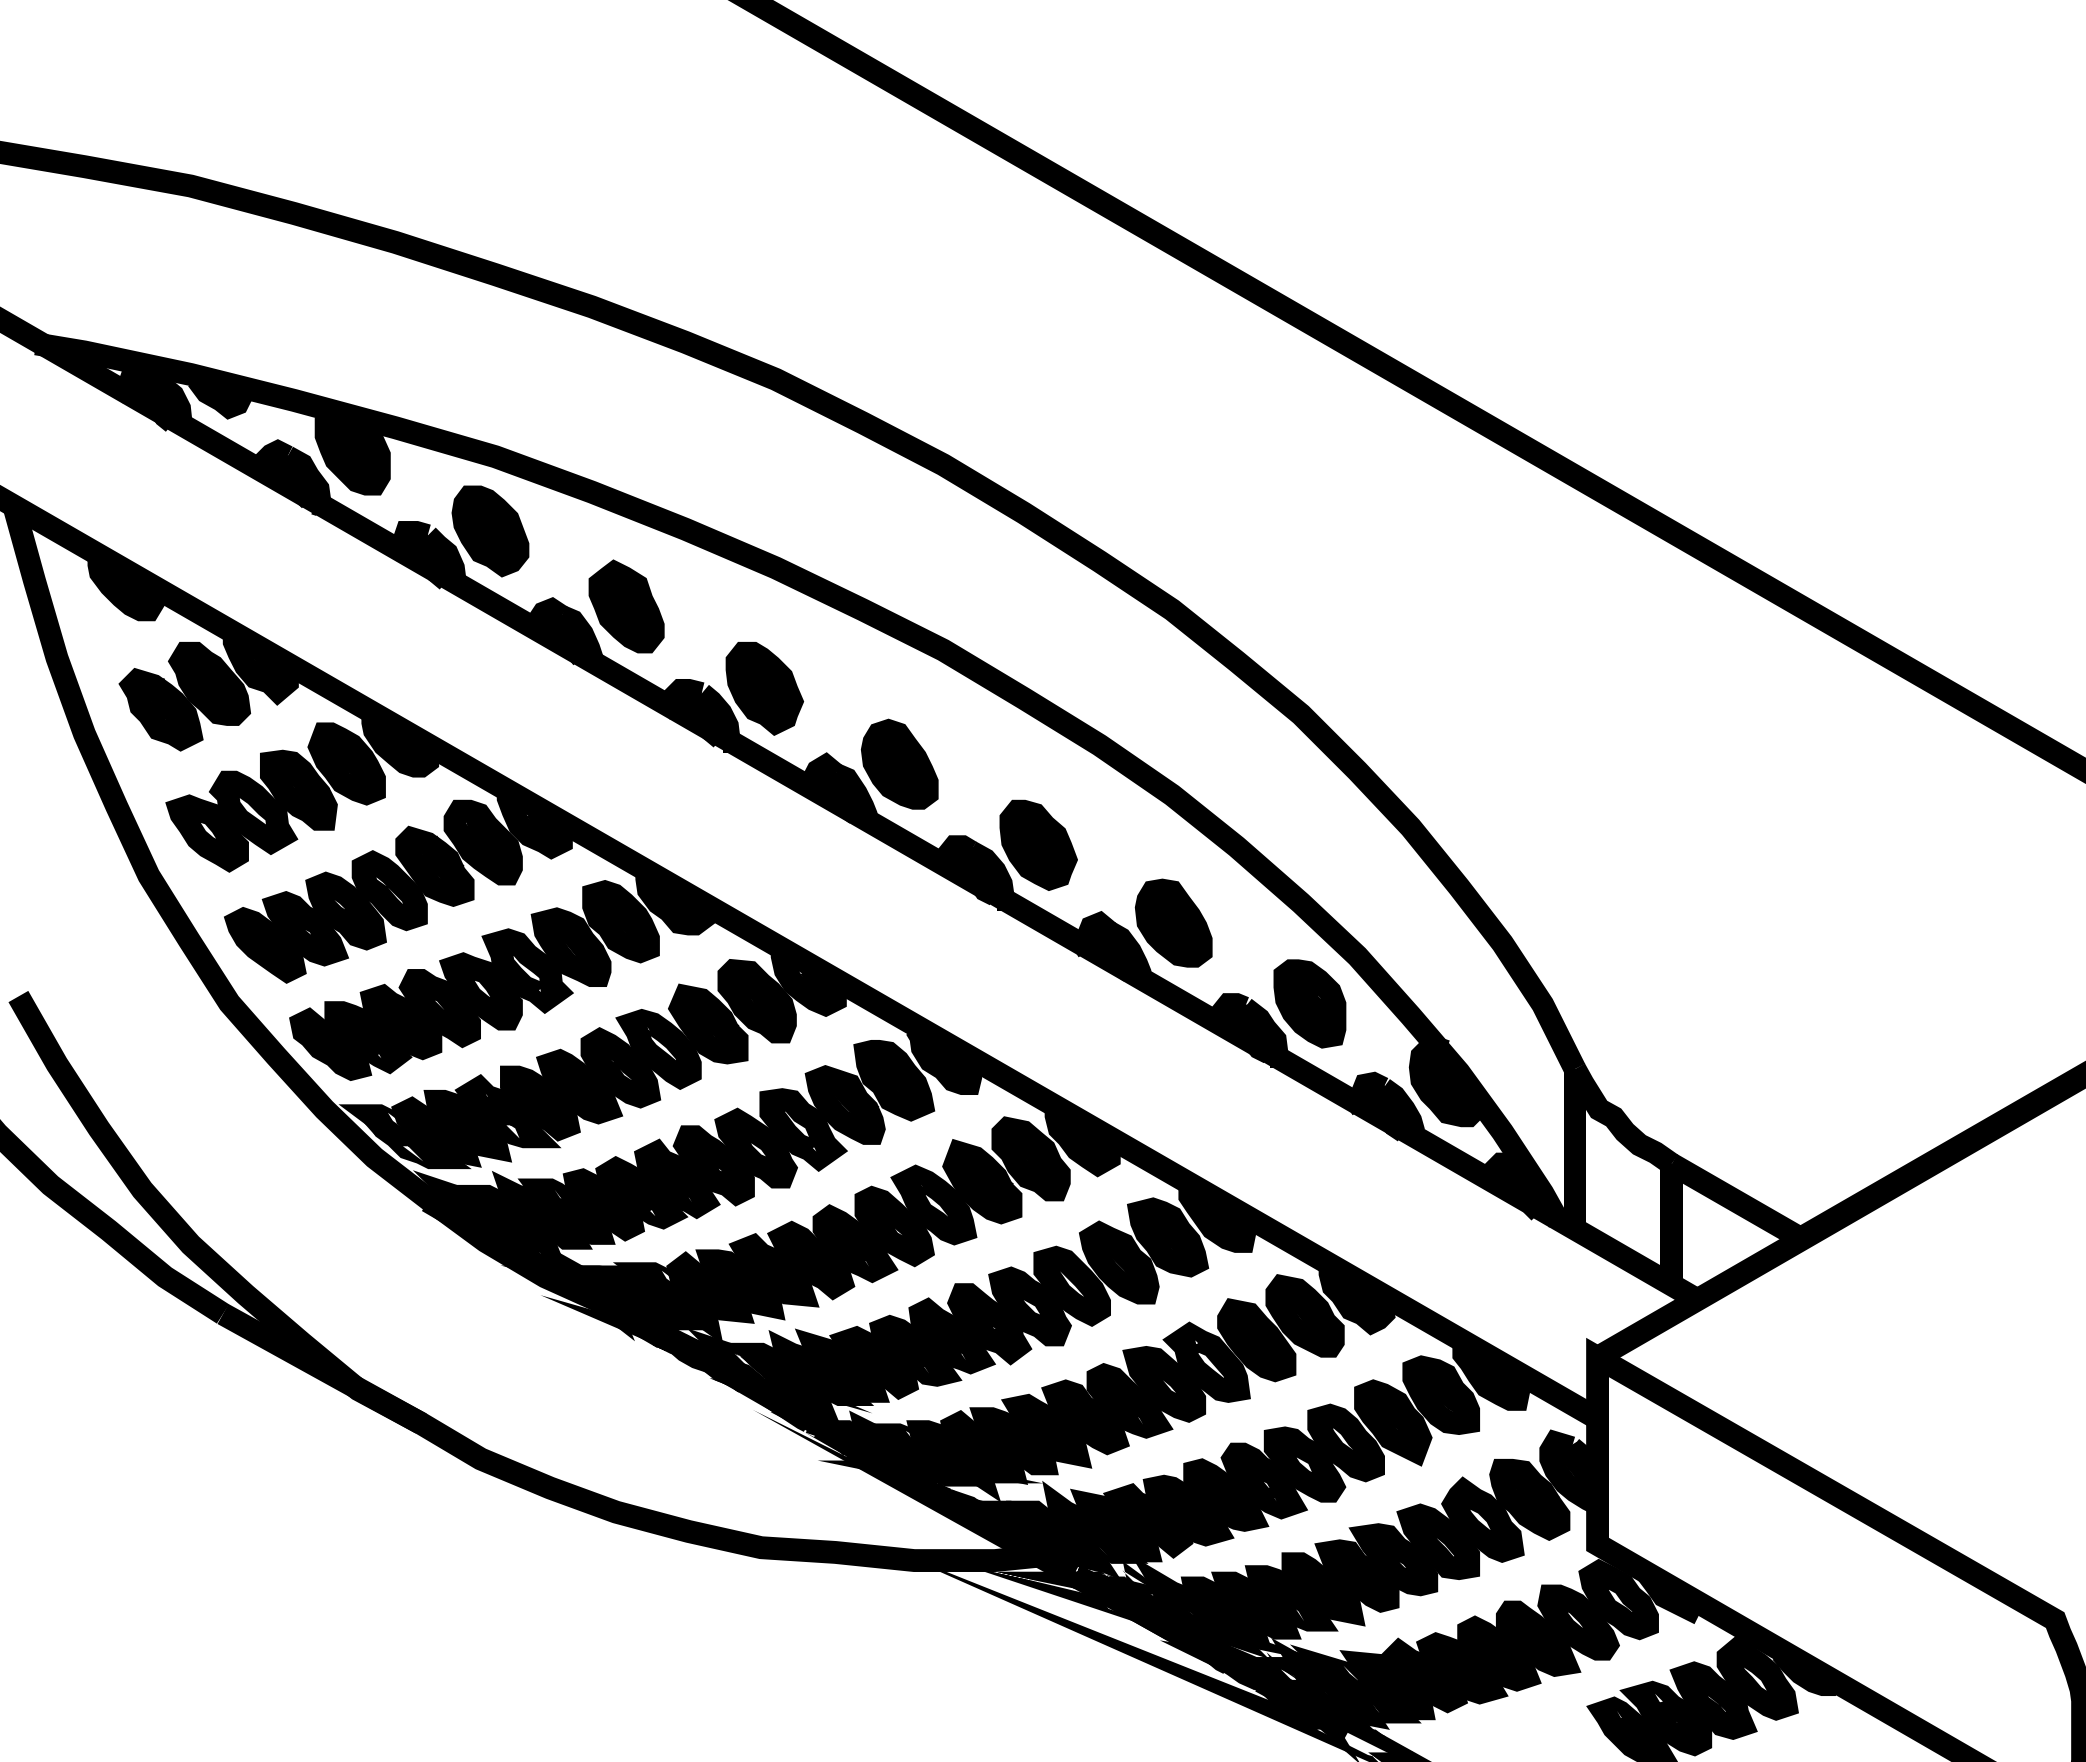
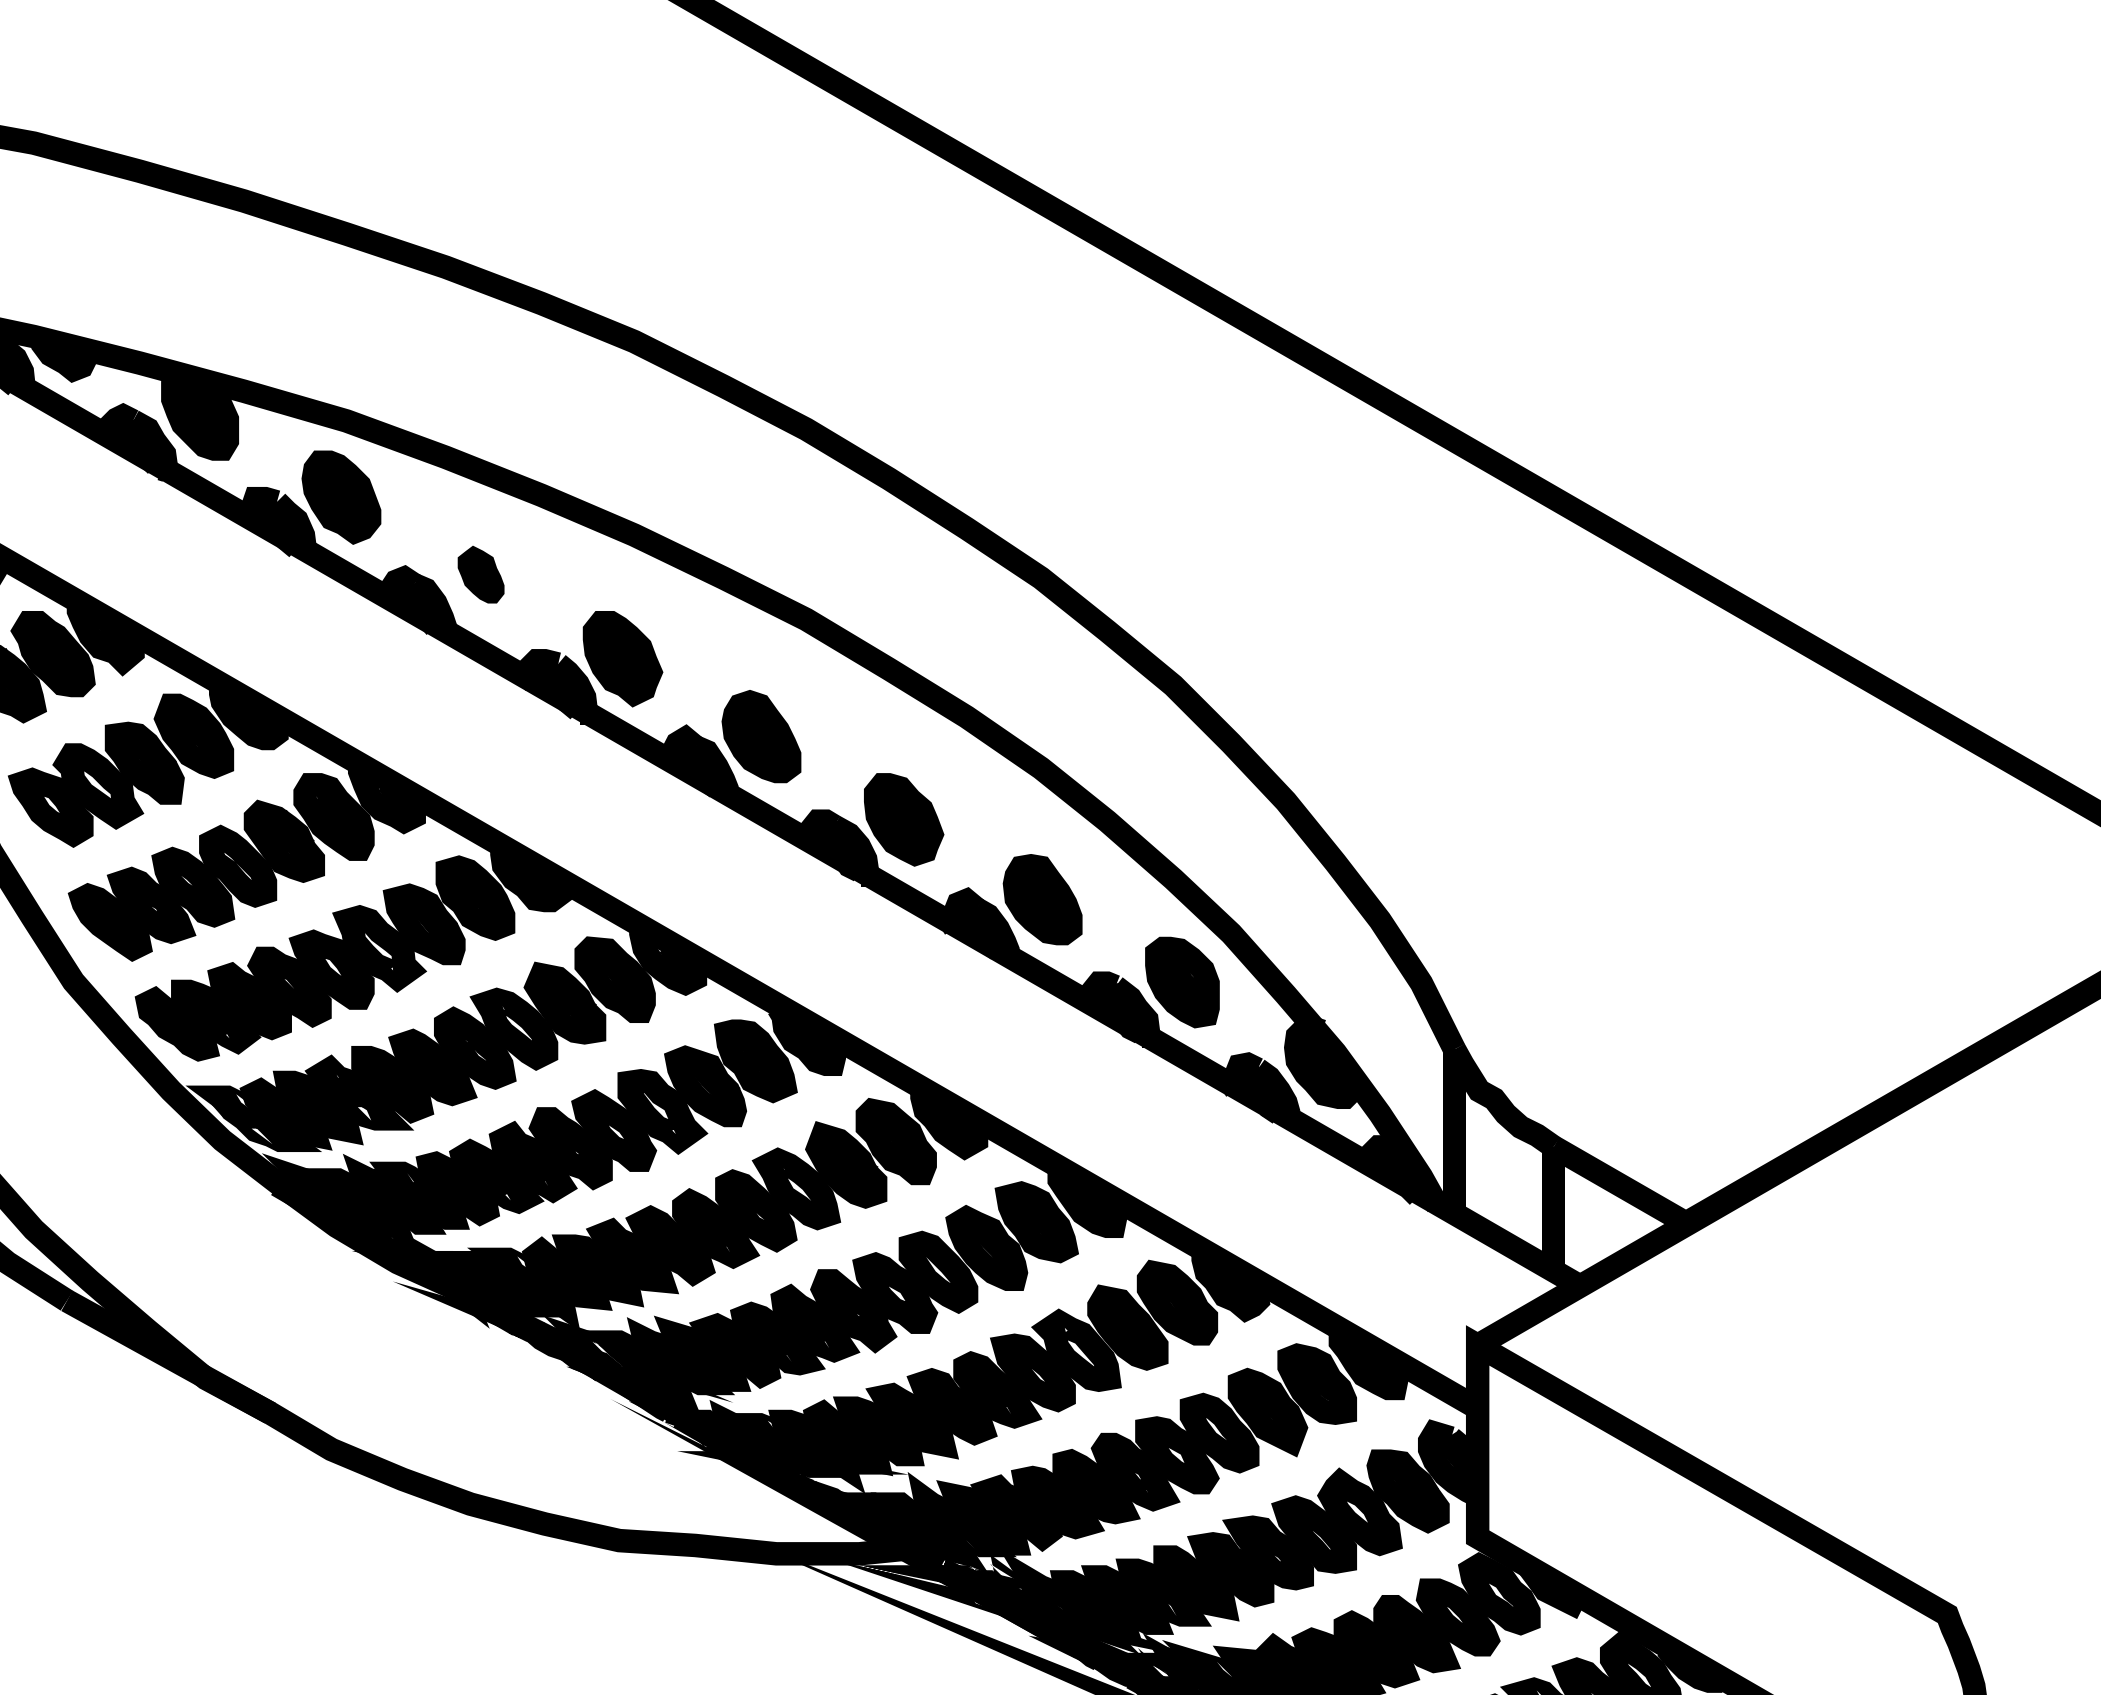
part: (626, 606) -> (481, 574), size x0.6

